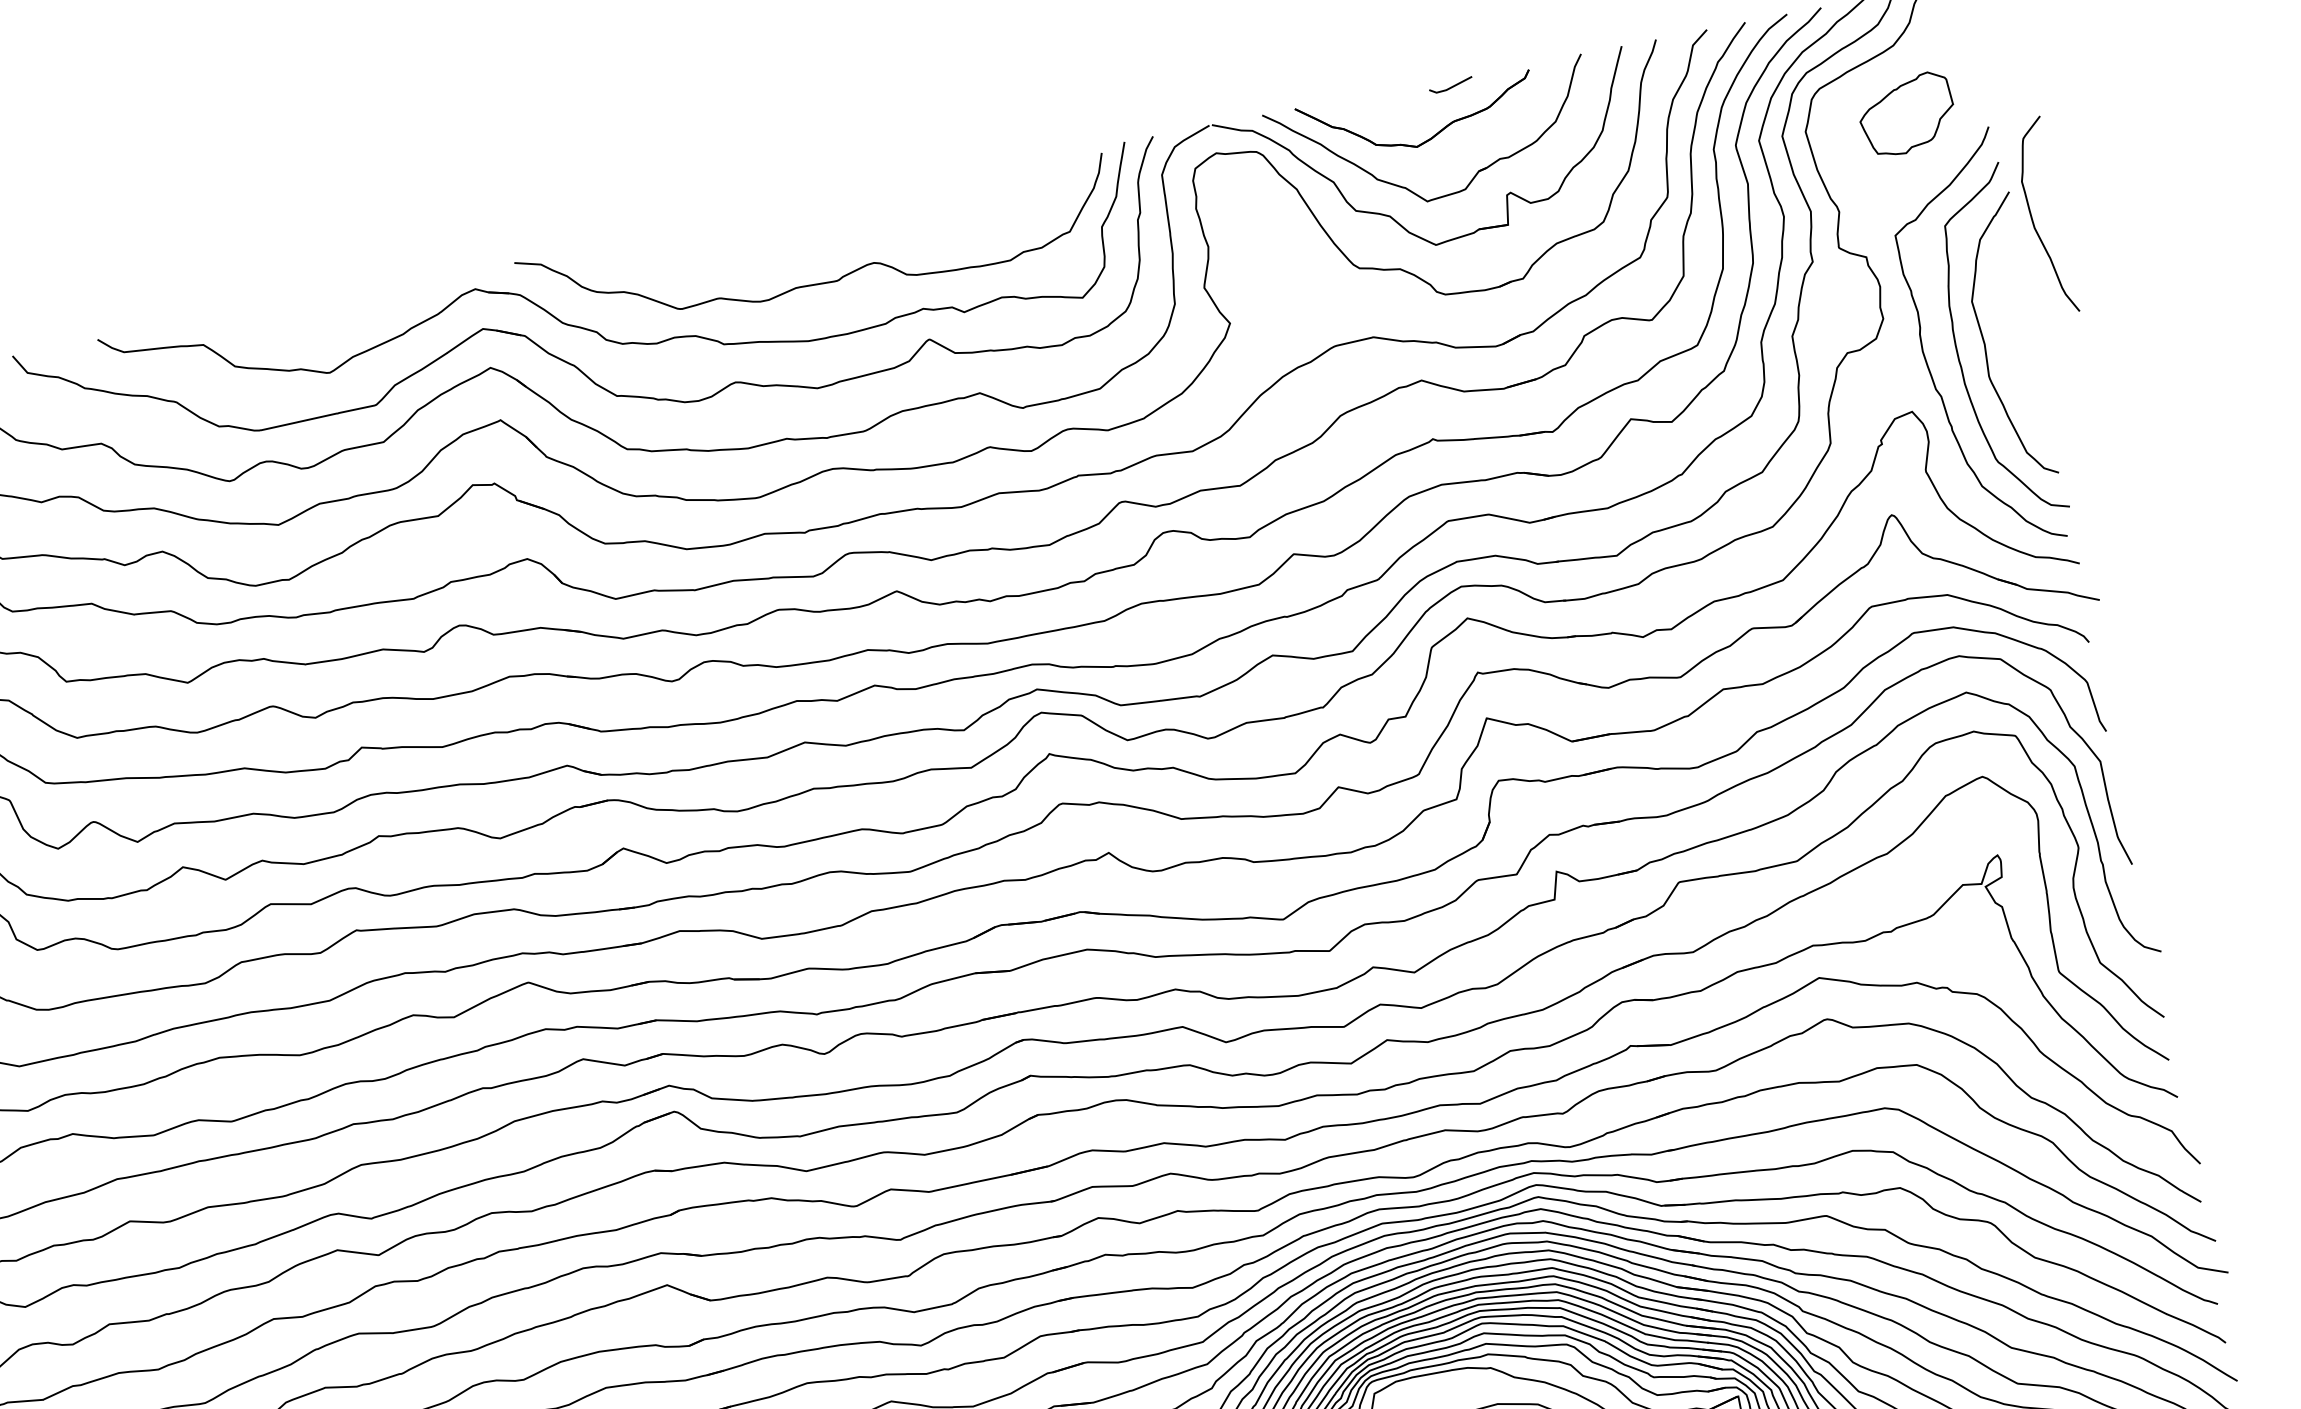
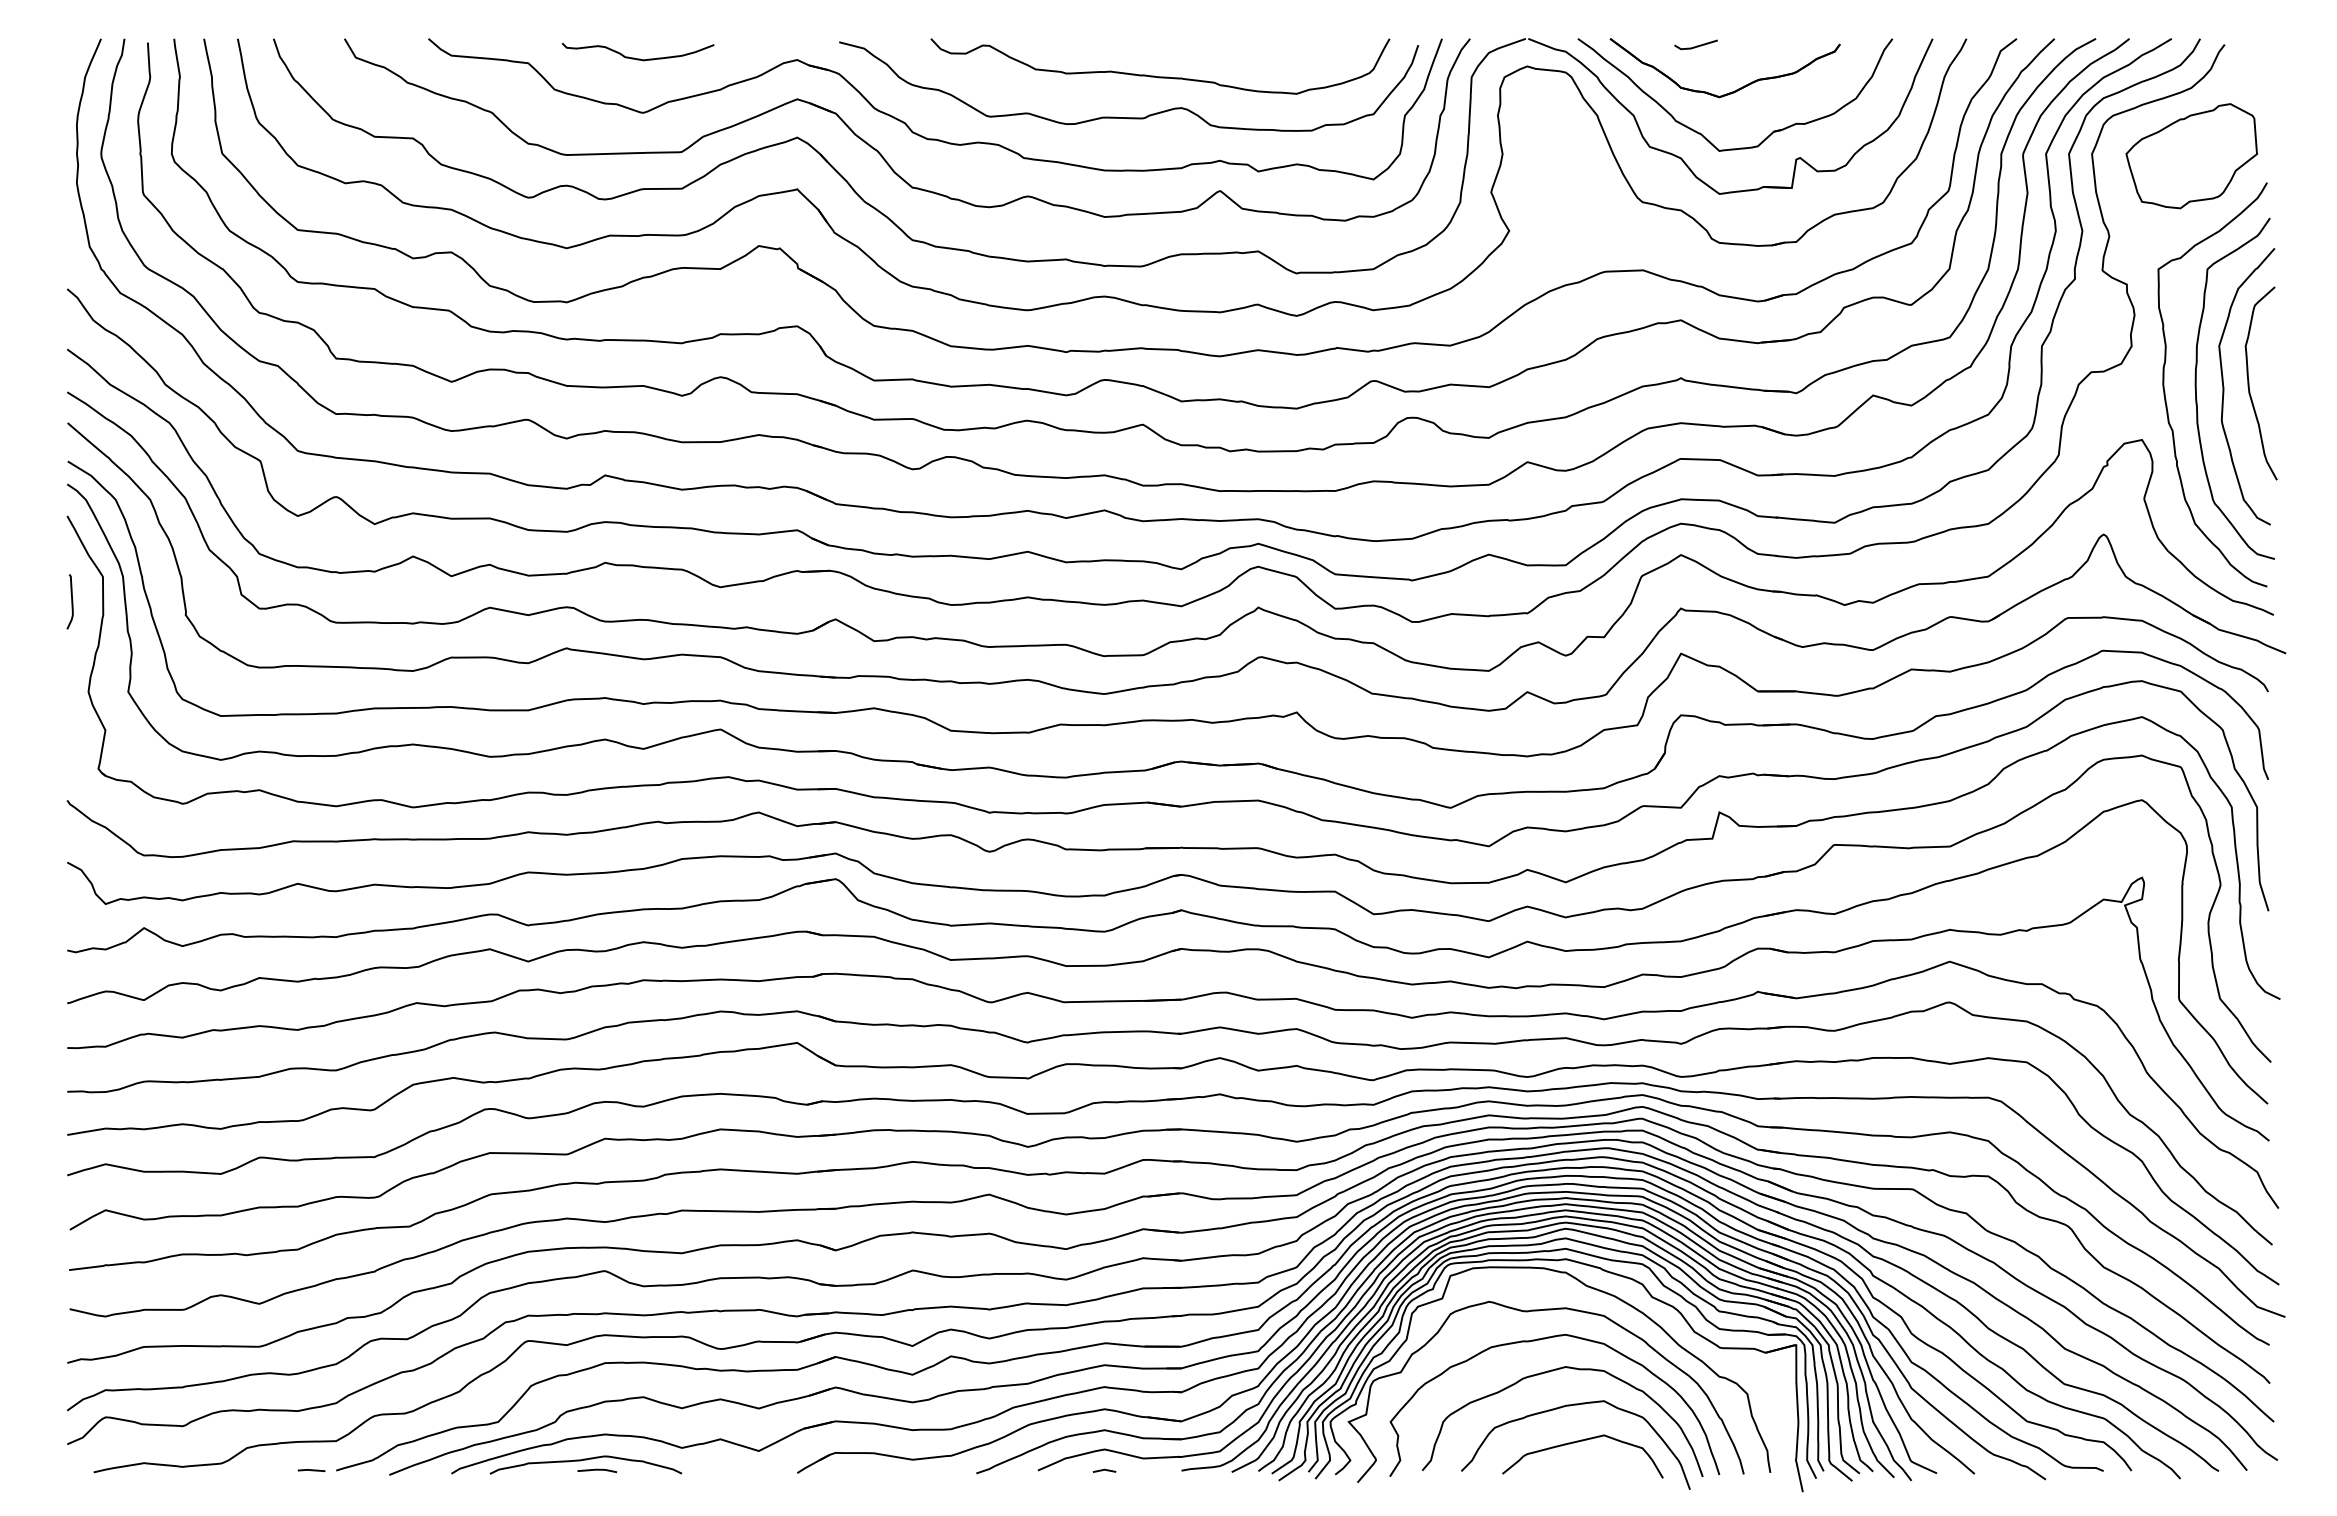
line: (1451, 85) -> (1696, 45), moved
part: (1906, 114) -> (2191, 156), size x1.43
curve: (2033, 218) -> (2249, 383), moved
curve: (846, 235) -> (1160, 76), added
curve: (314, 318) -> (638, 58), added

